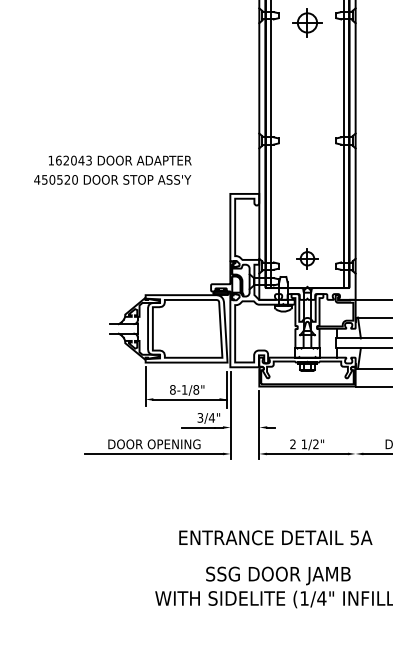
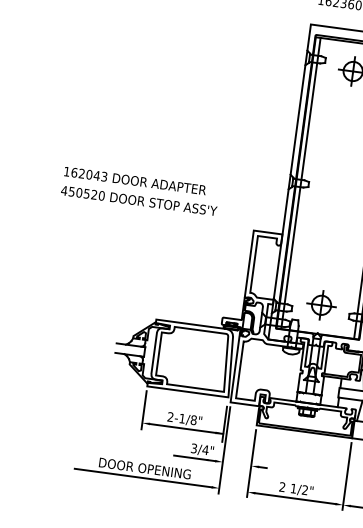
text: (119, 160) -> (134, 180), moved
part: (307, 258) -> (321, 304), size x1.43
text: (172, 389) -> (170, 416), 8-1/8" -> 2-1/8"
line: (355, 424) -> (346, 475), added

